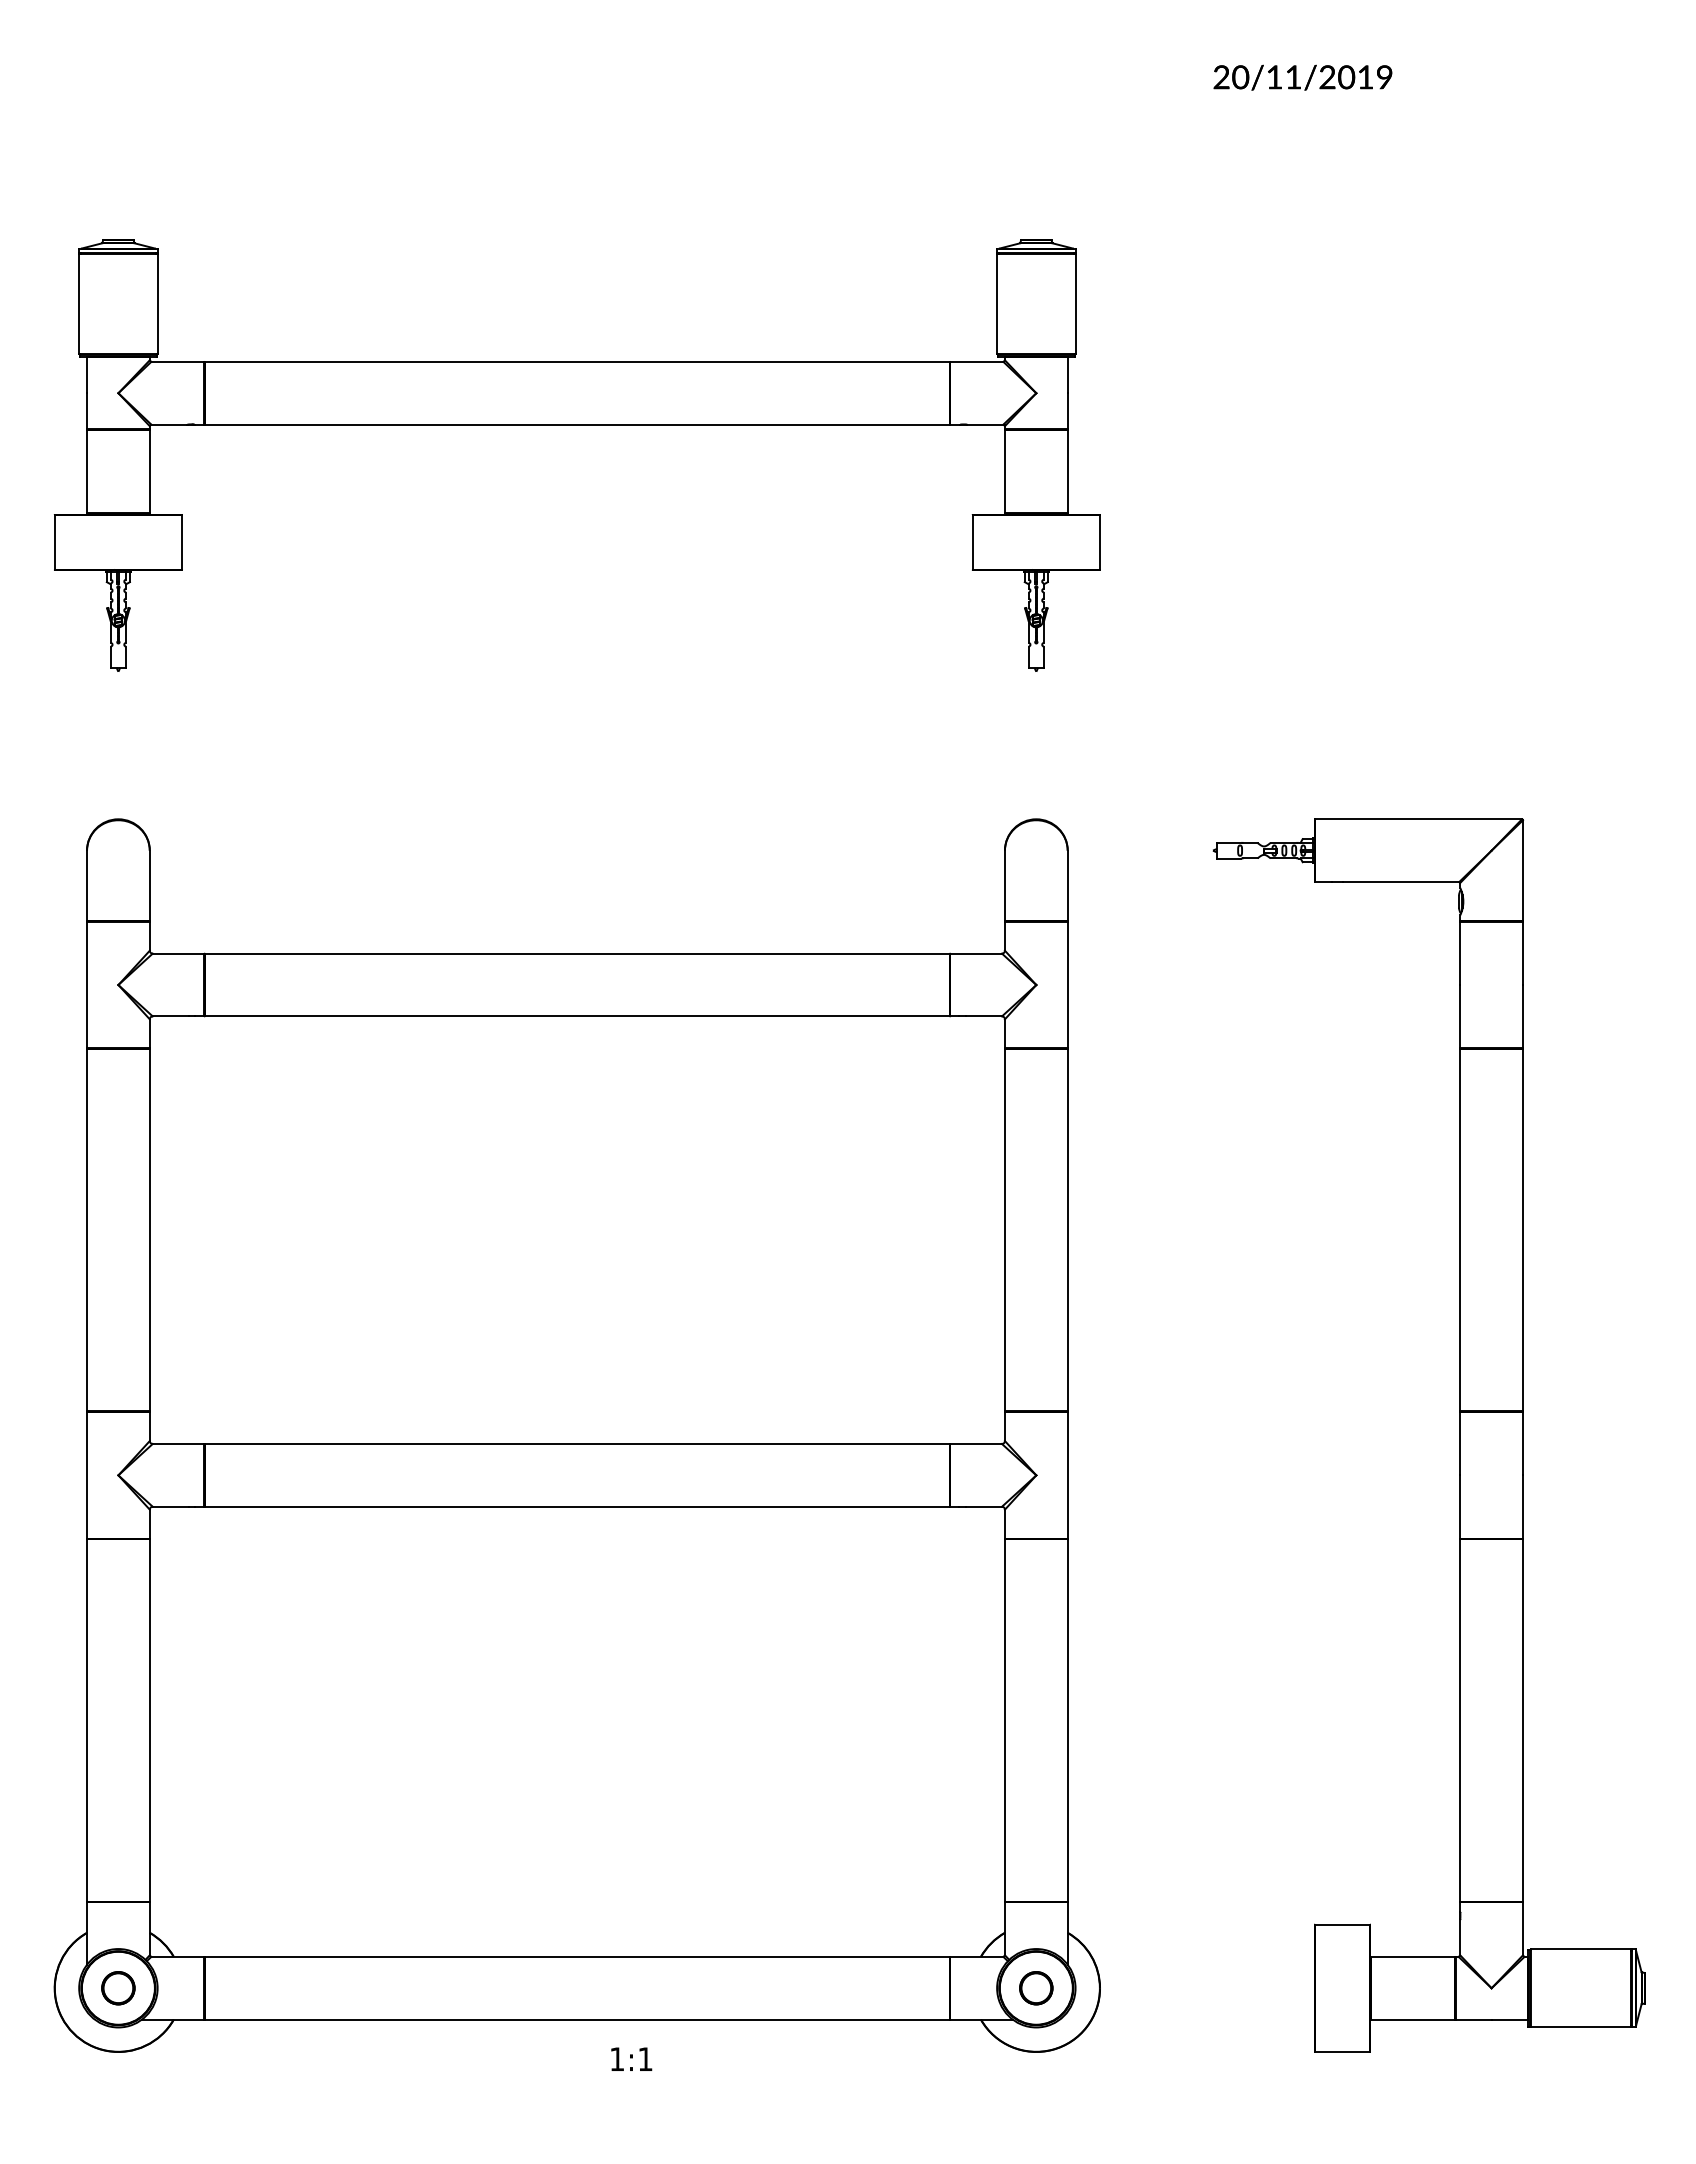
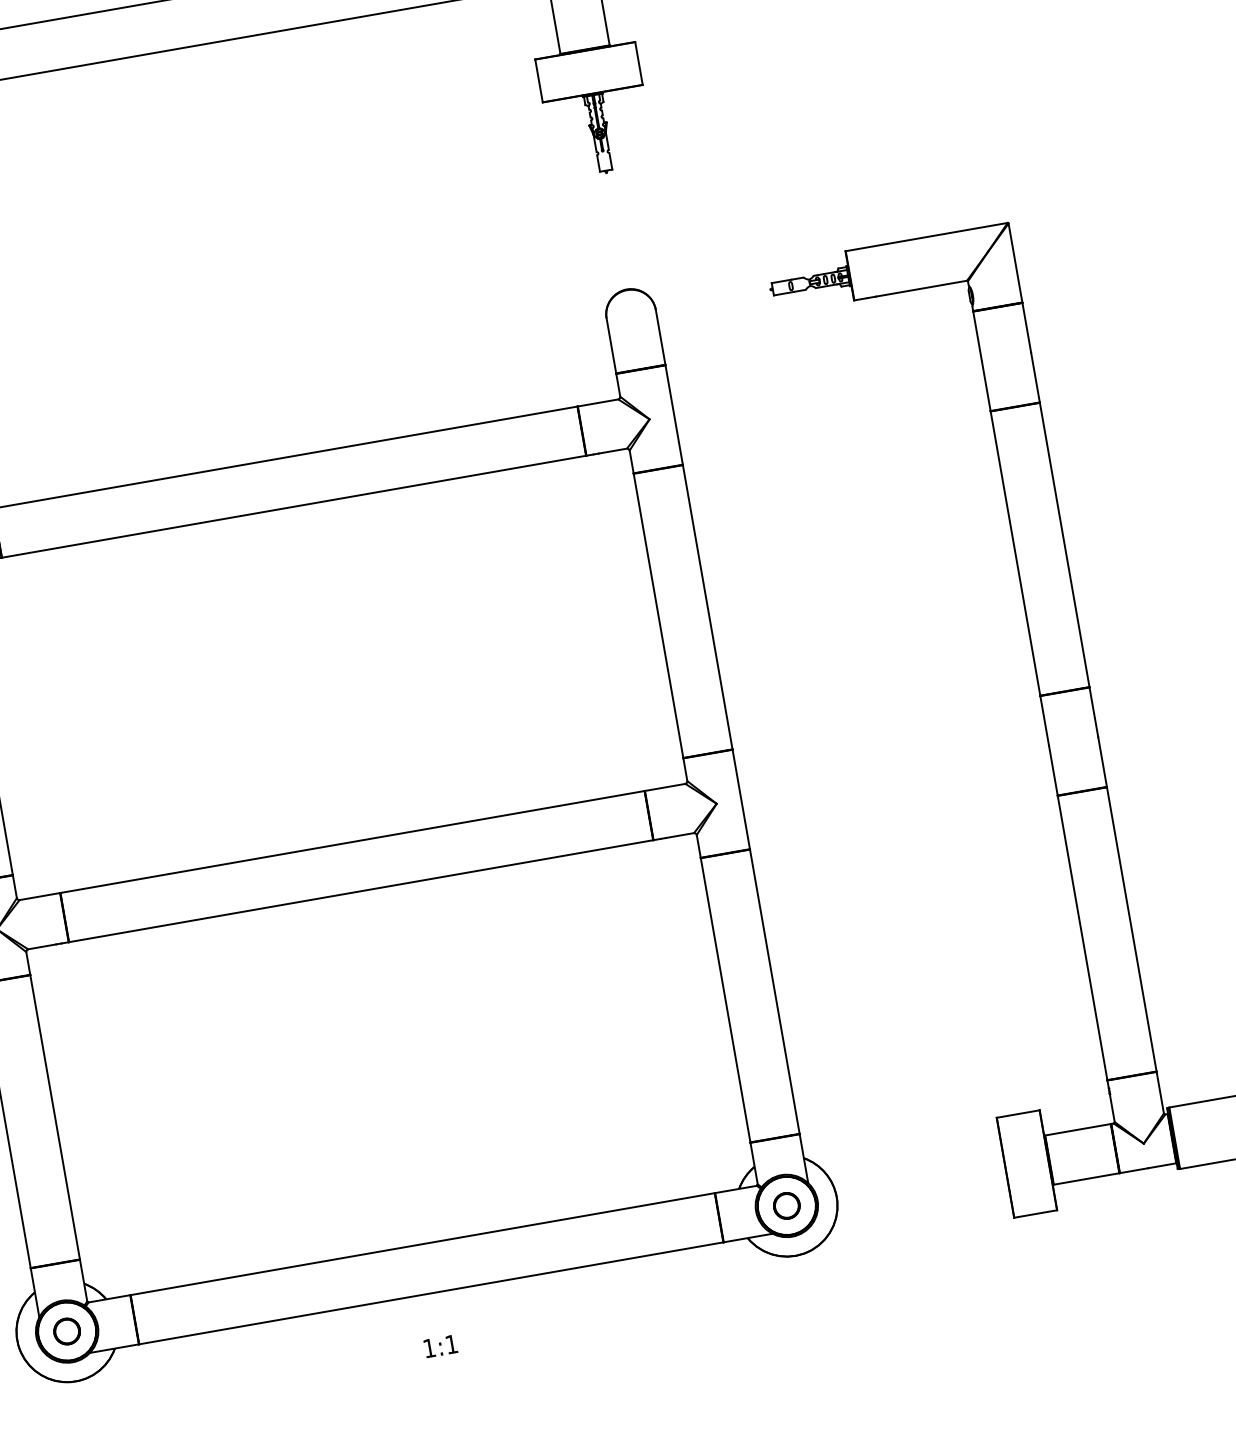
text: (631, 2058) -> (440, 1345), moved

